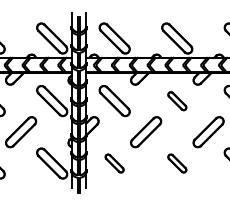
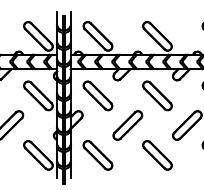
part: (177, 101) -> (157, 96), size x1.67
part: (114, 163) -> (97, 155), size x1.67
part: (177, 163) -> (157, 155), size x1.67

